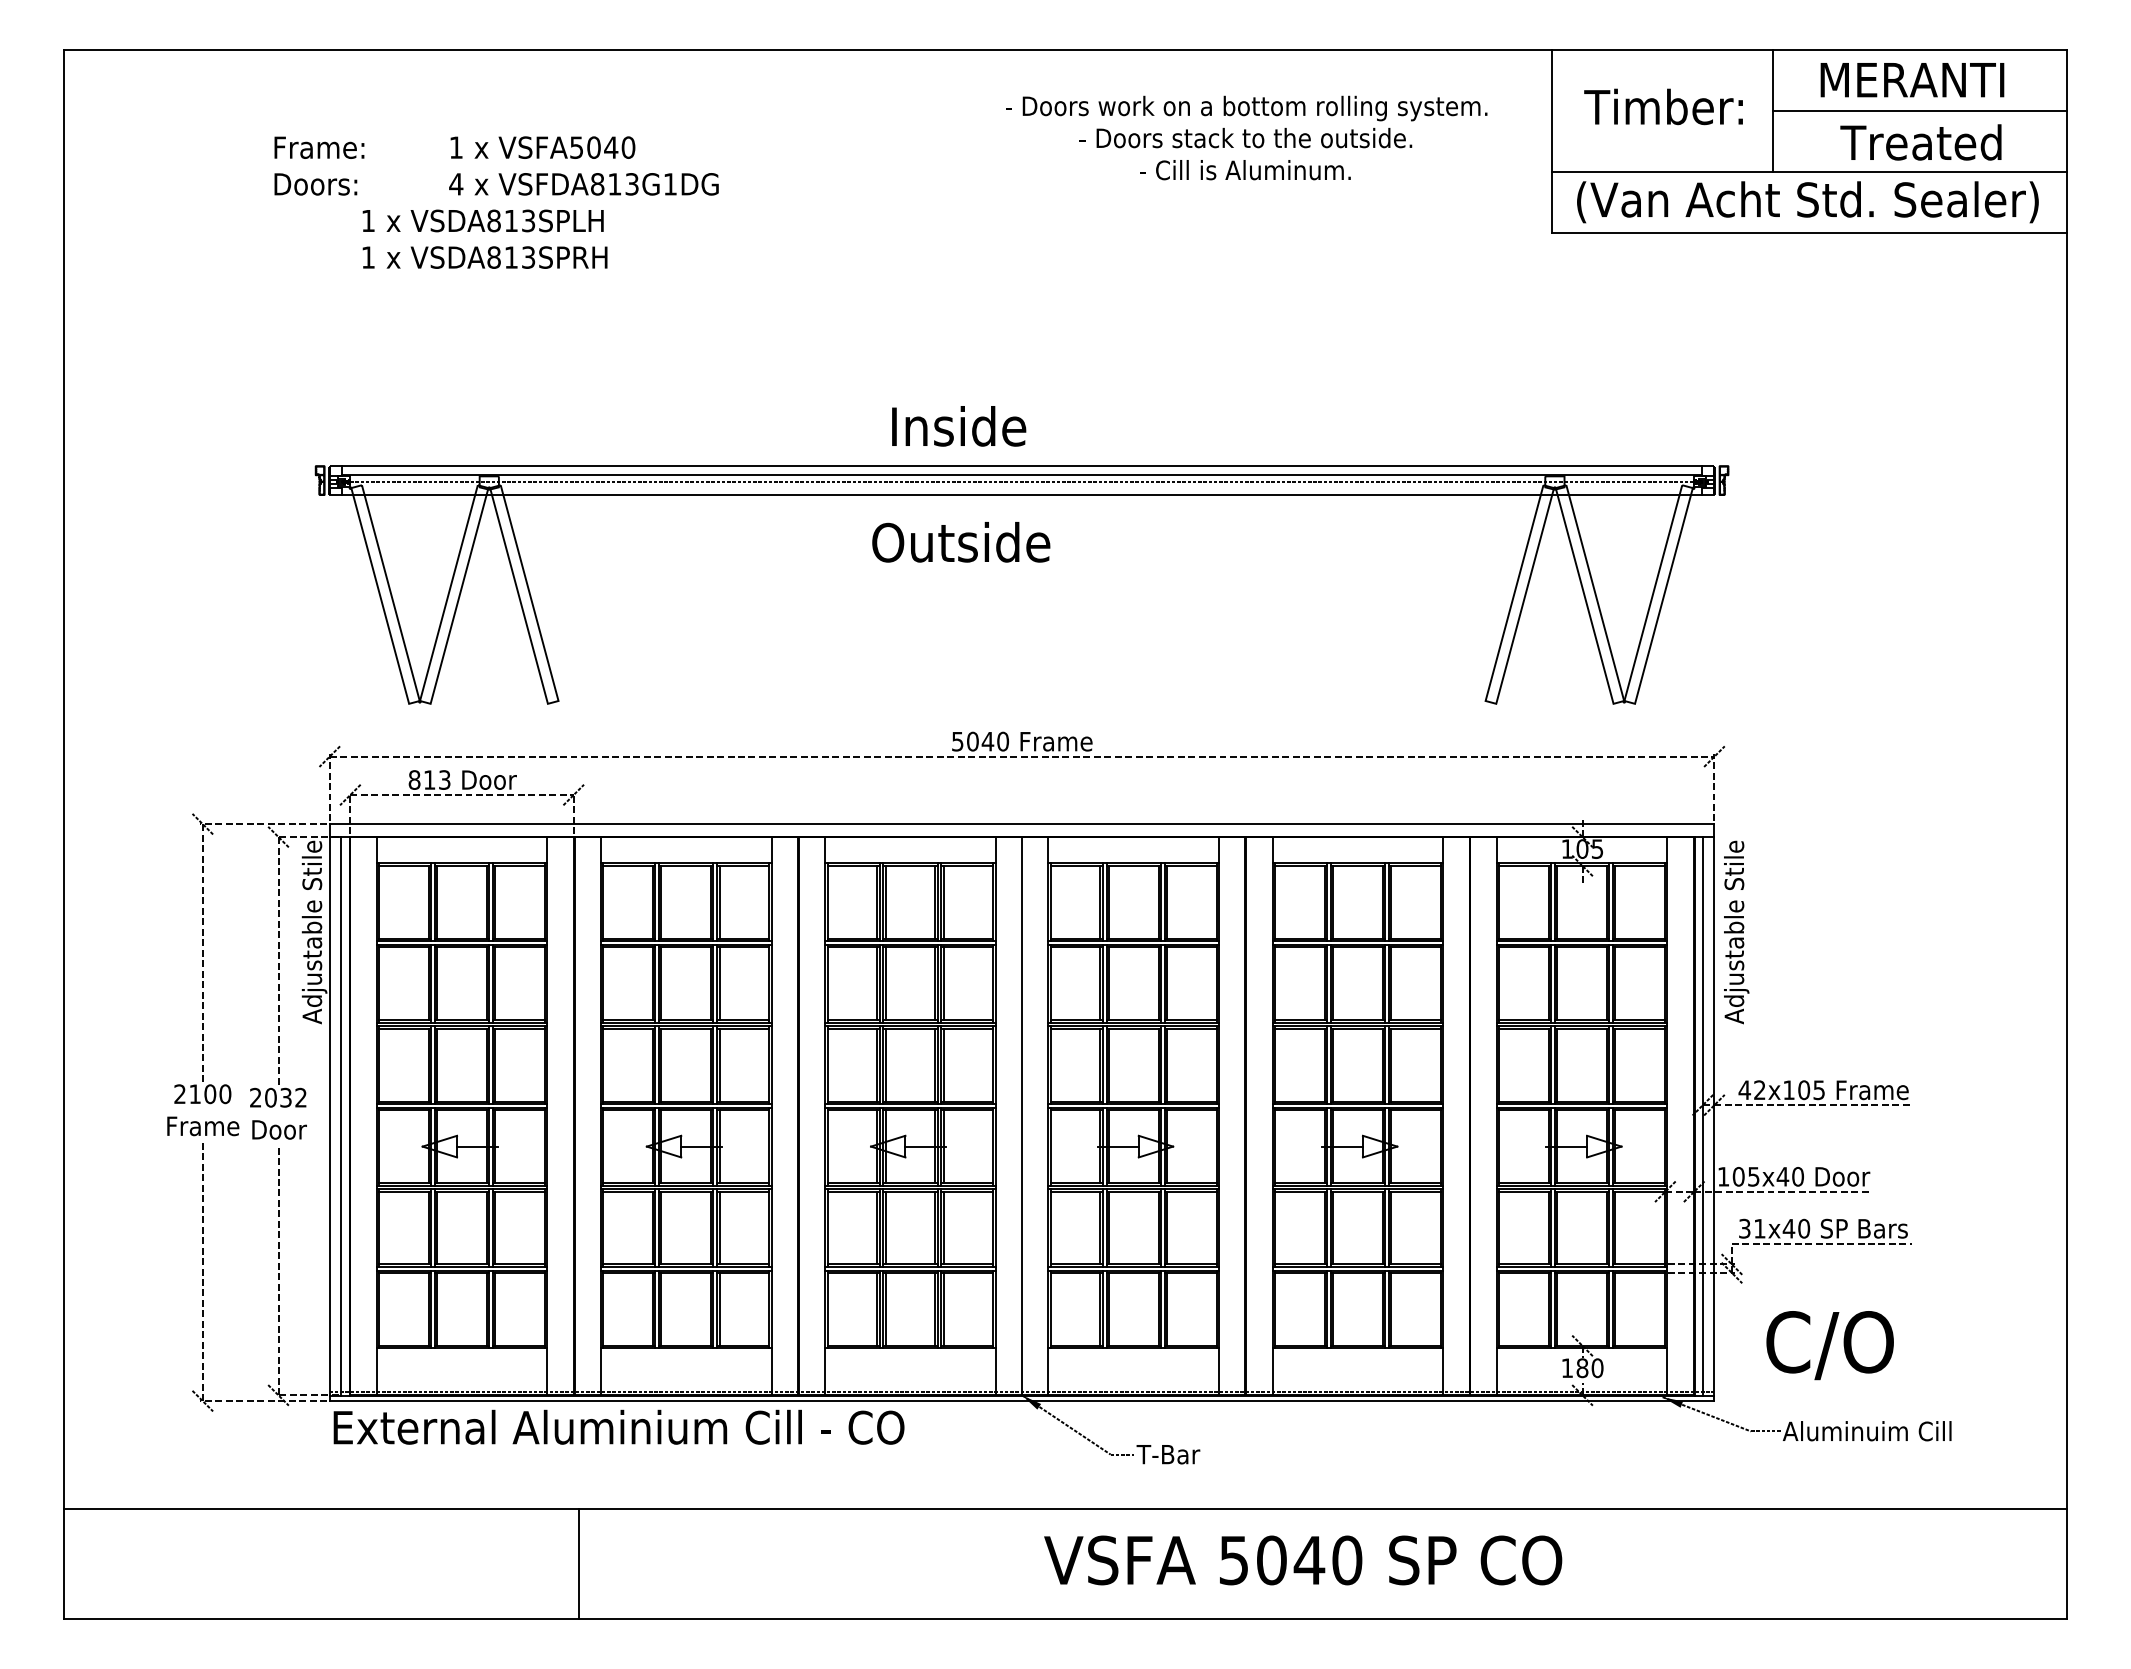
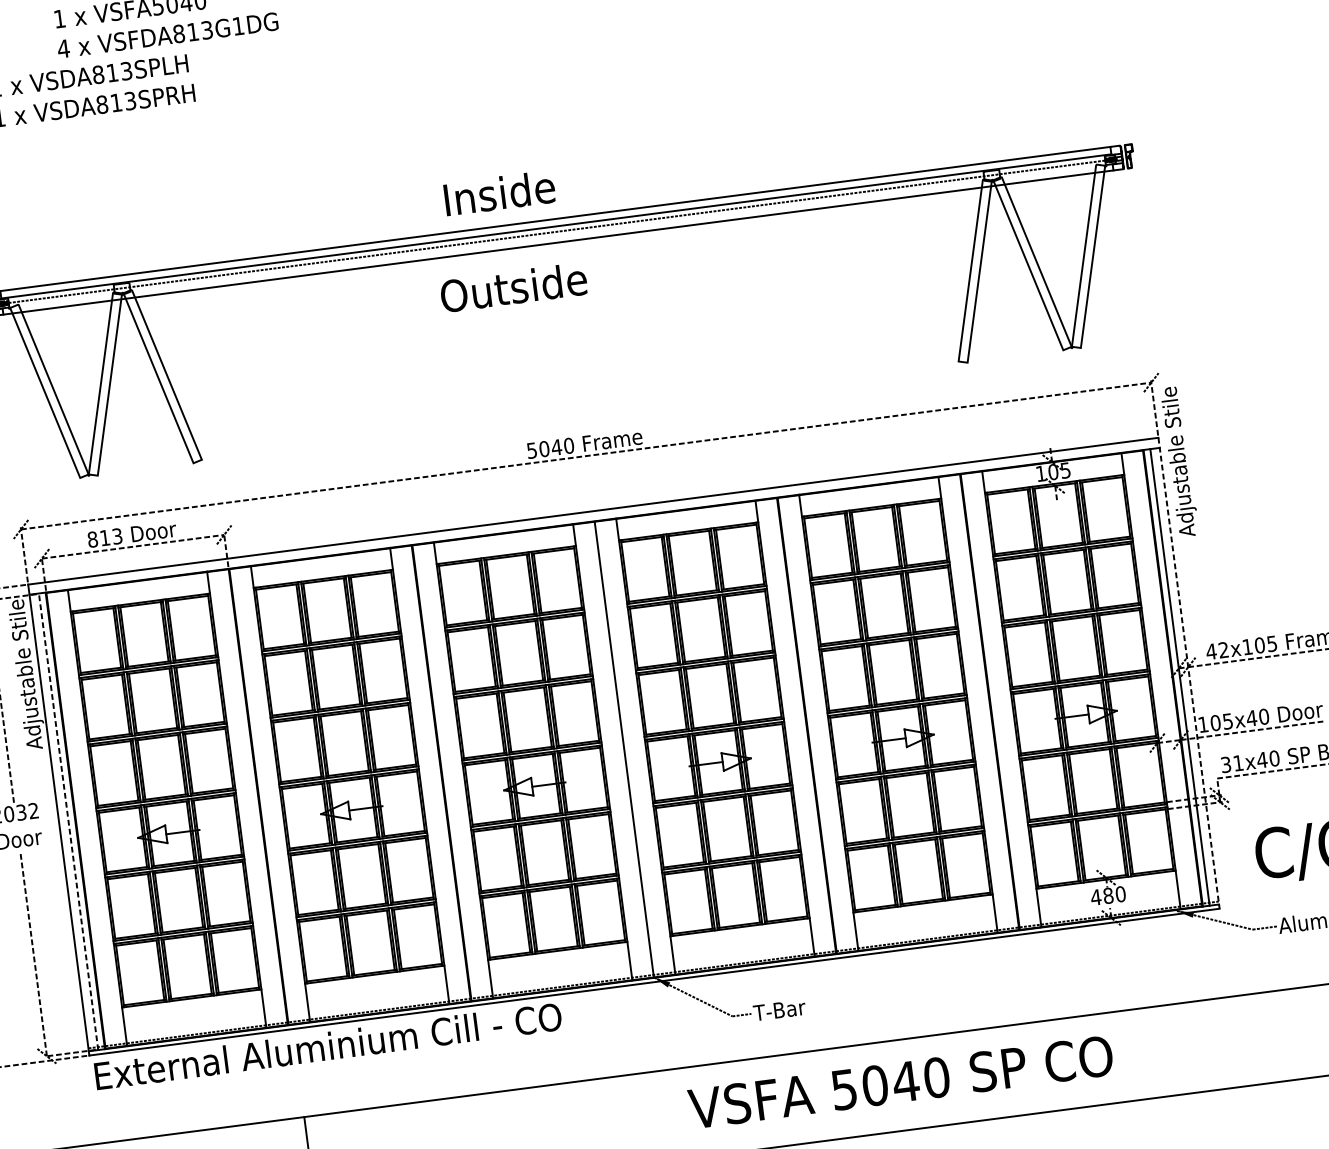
text: (1736, 932) -> (1179, 461), moved
line: (1714, 1113) -> (1189, 673), solid -> dashed
line: (341, 1116) -> (68, 821), solid -> dashed
text: (1567, 1367) -> (1096, 896), 180 -> 480

